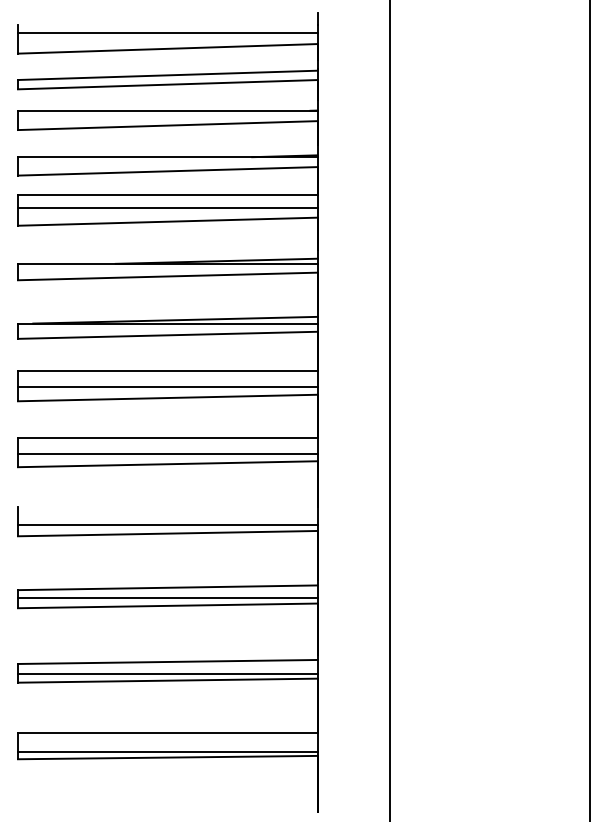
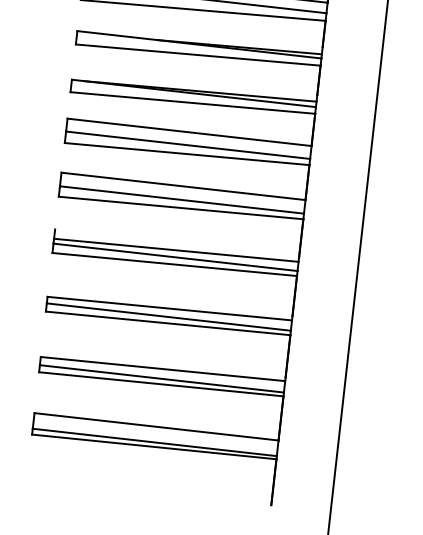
line: (167, 515) -> (176, 249), added

